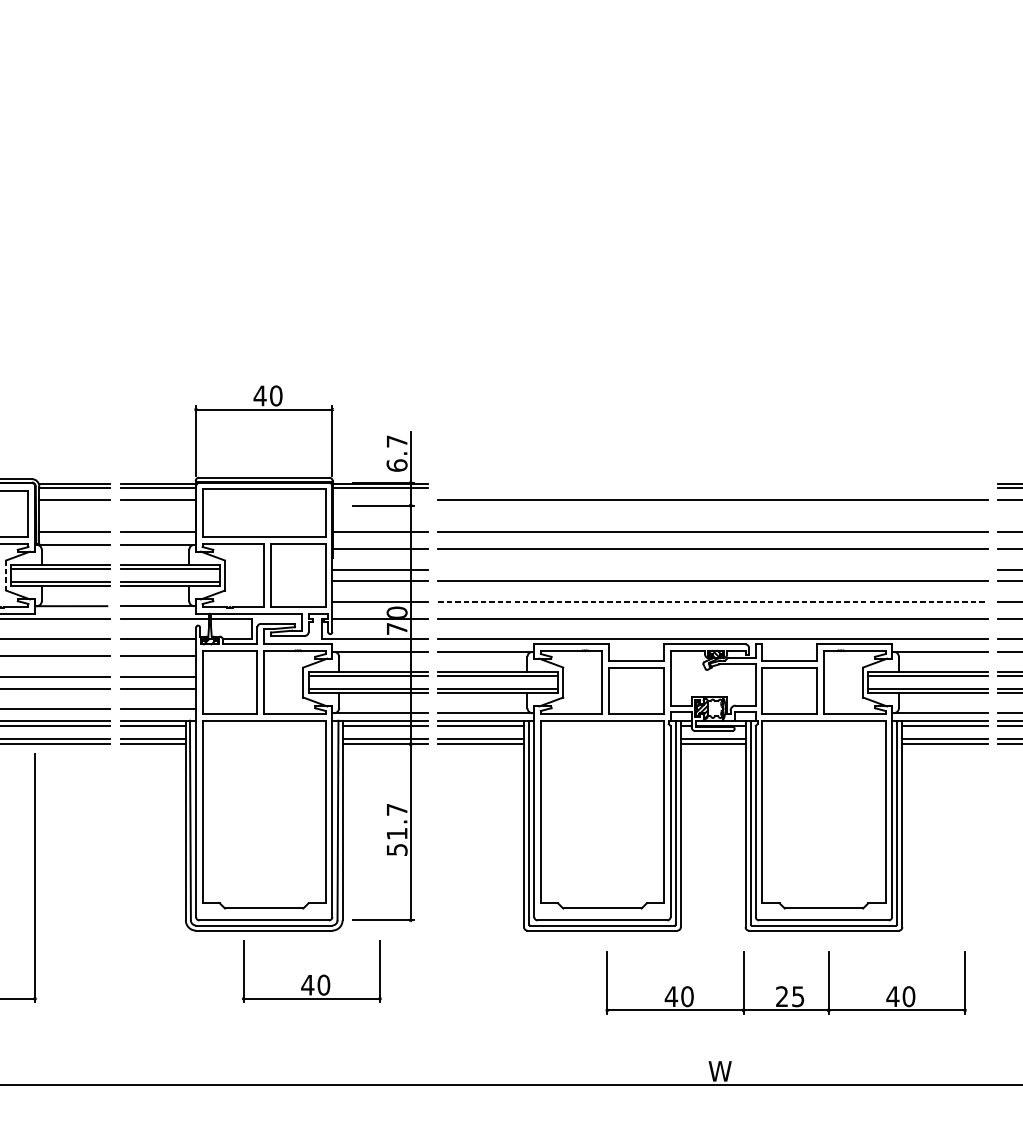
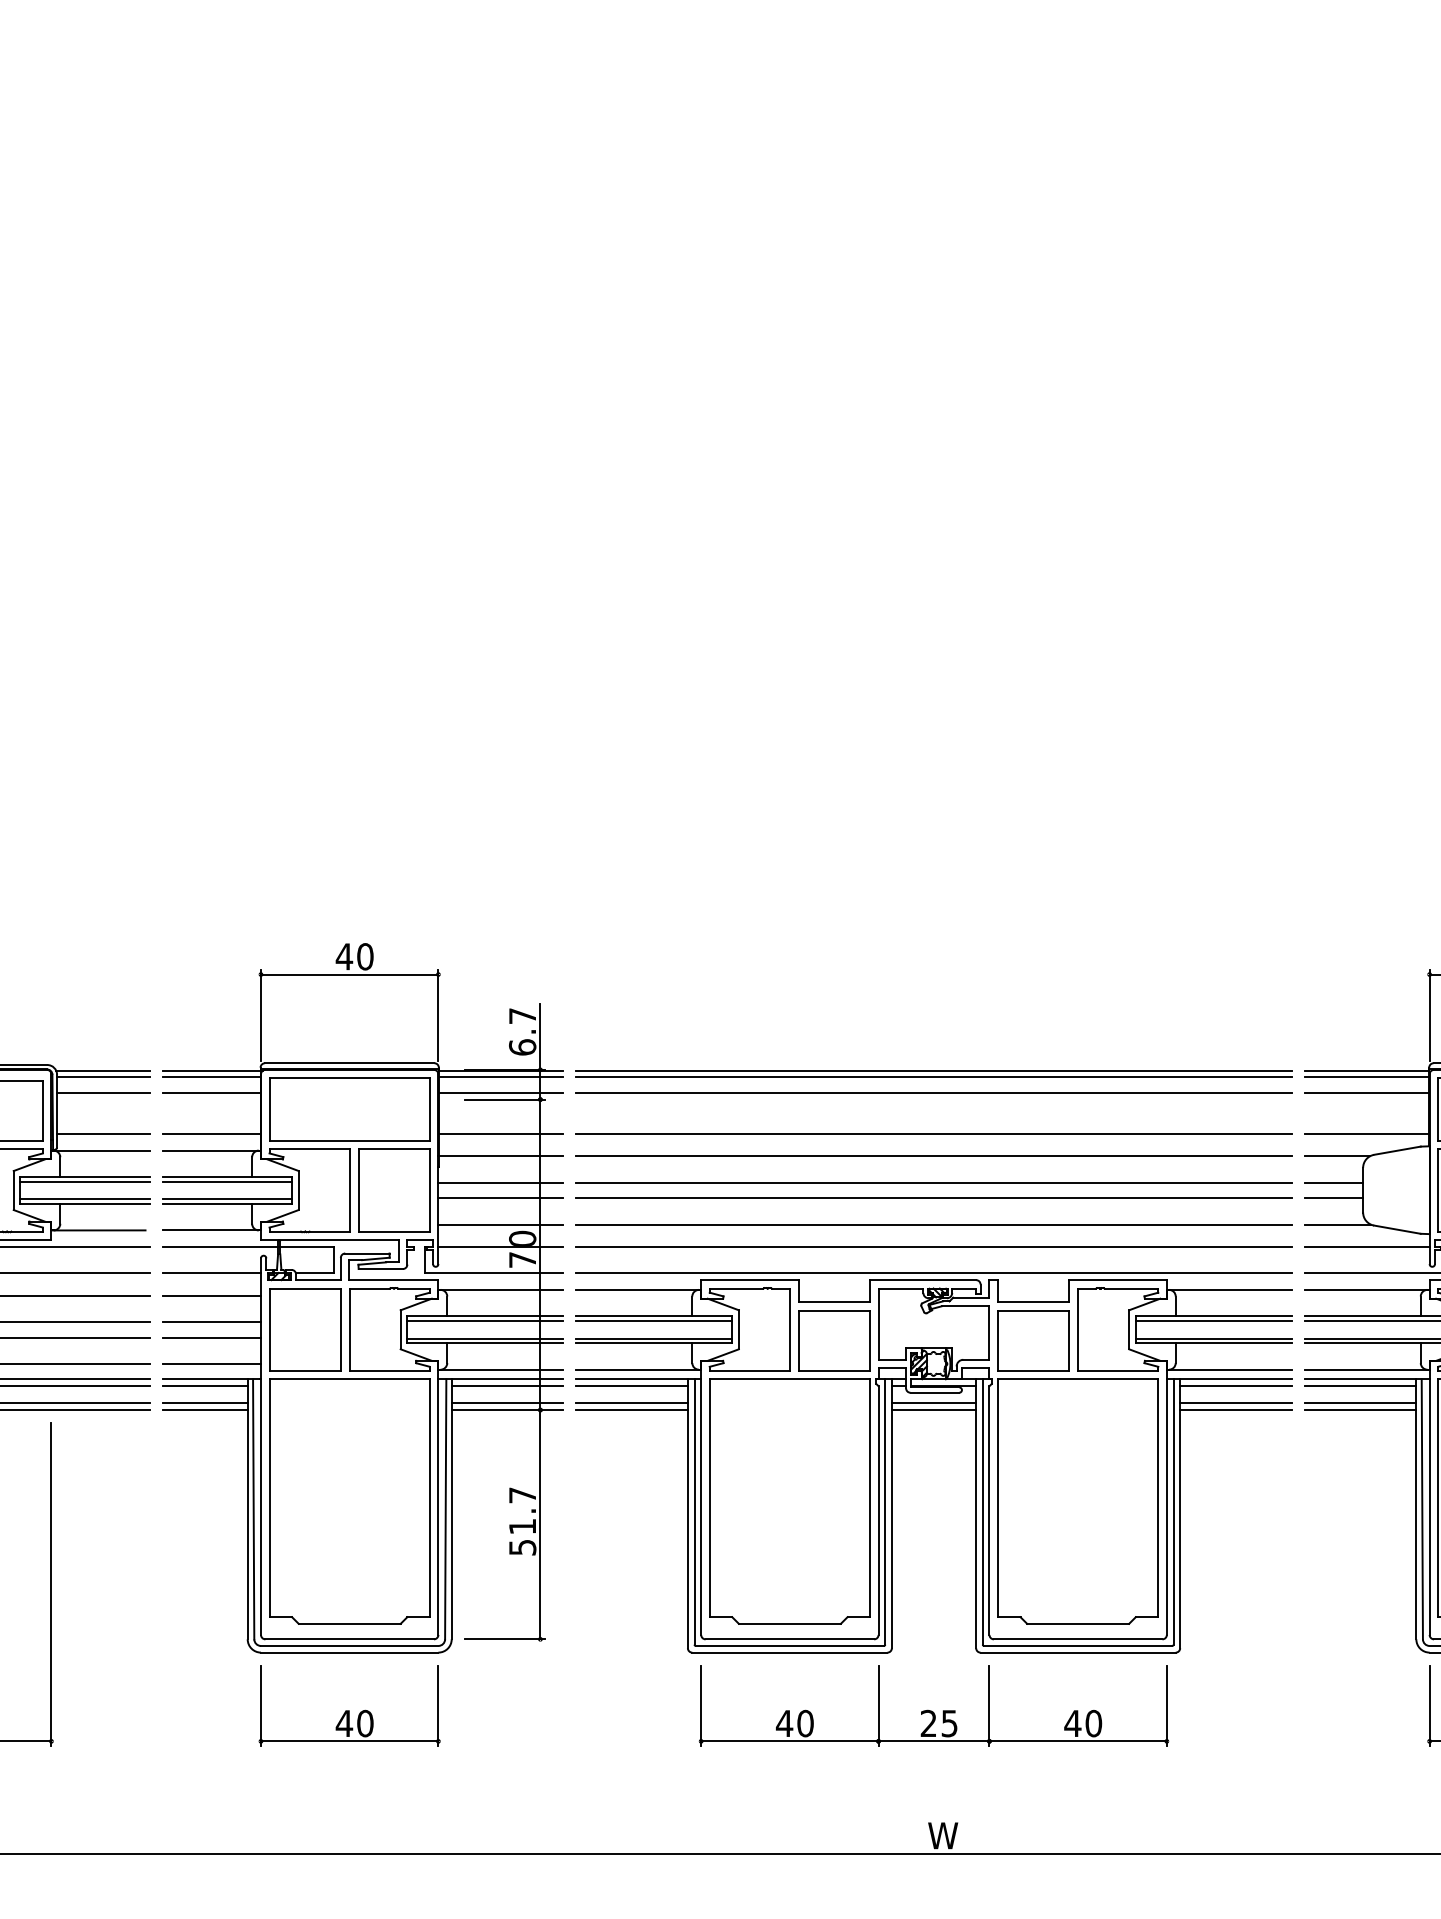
part: (712, 485) -> (933, 1073), added
line: (380, 500) -> (500, 1092), added
line: (712, 569) -> (933, 1182), added
line: (5, 575) -> (13, 1190), dashed -> solid
line: (713, 601) -> (934, 1224), dashed -> solid
part: (311, 971) -> (349, 1705), moved
part: (785, 982) -> (933, 1705), moved

